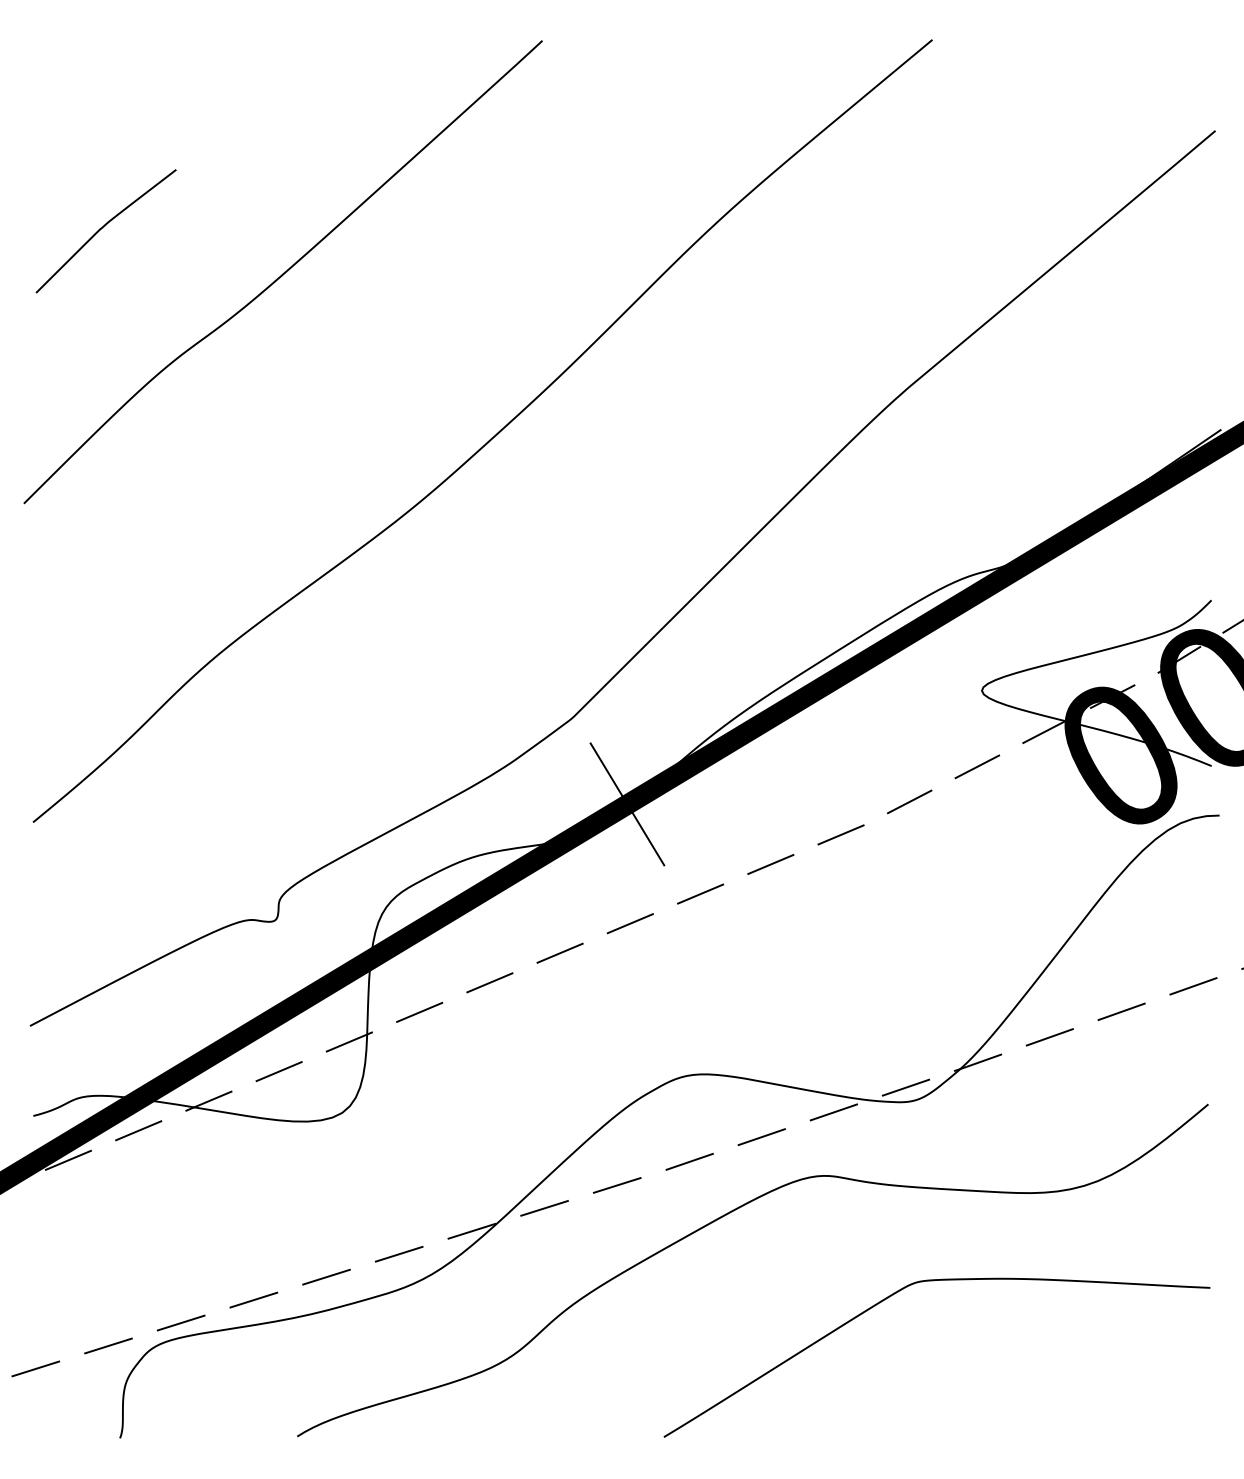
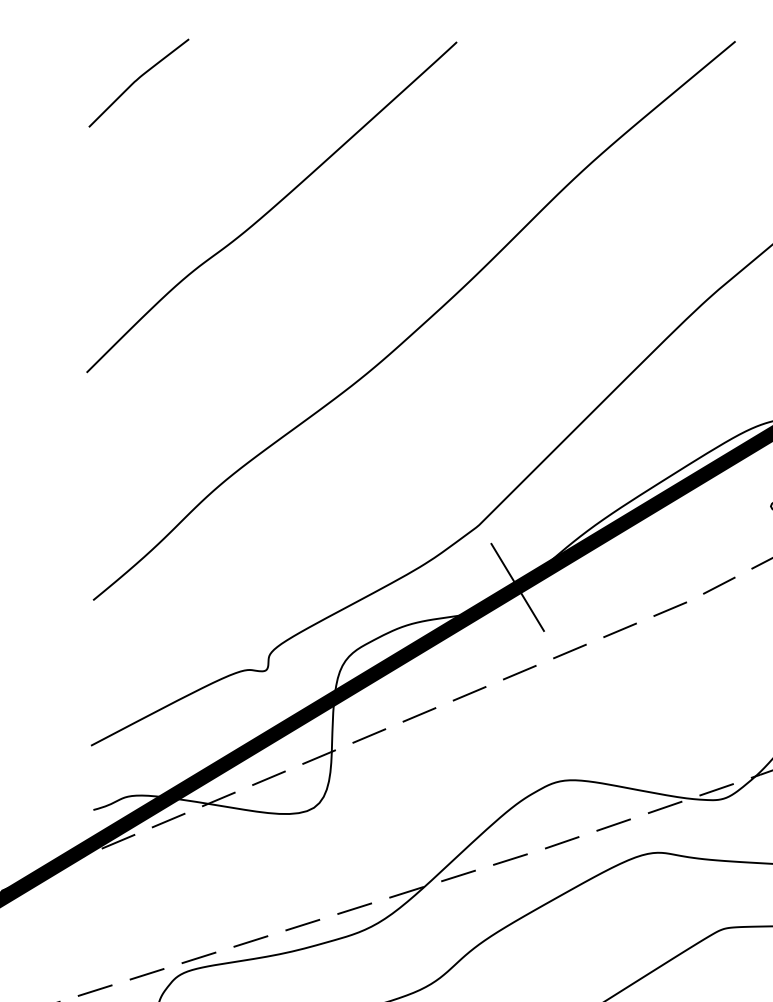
curve: (104, 227) -> (137, 80), moved

